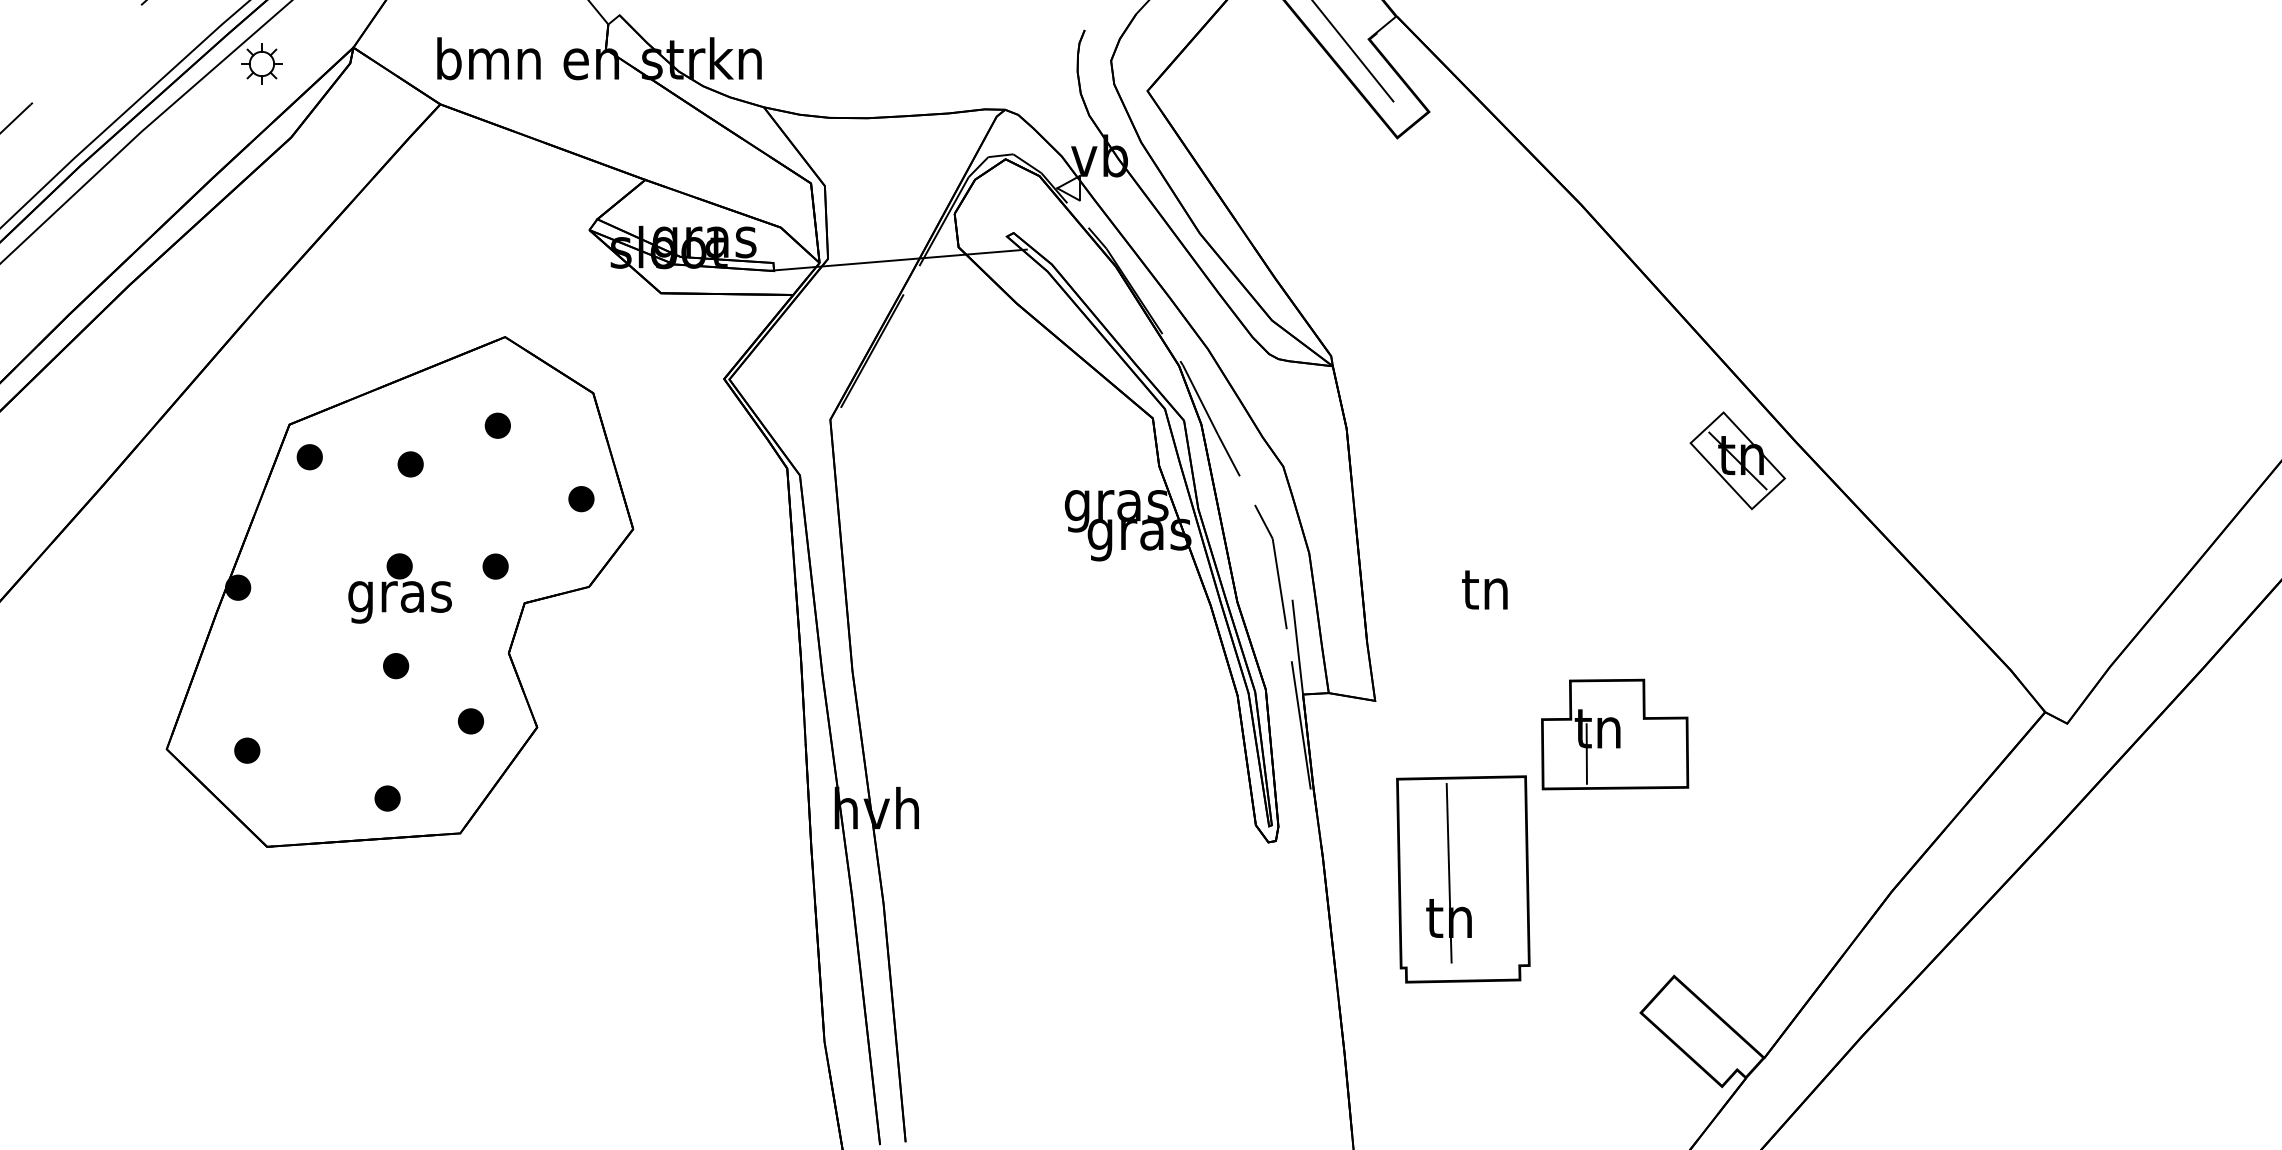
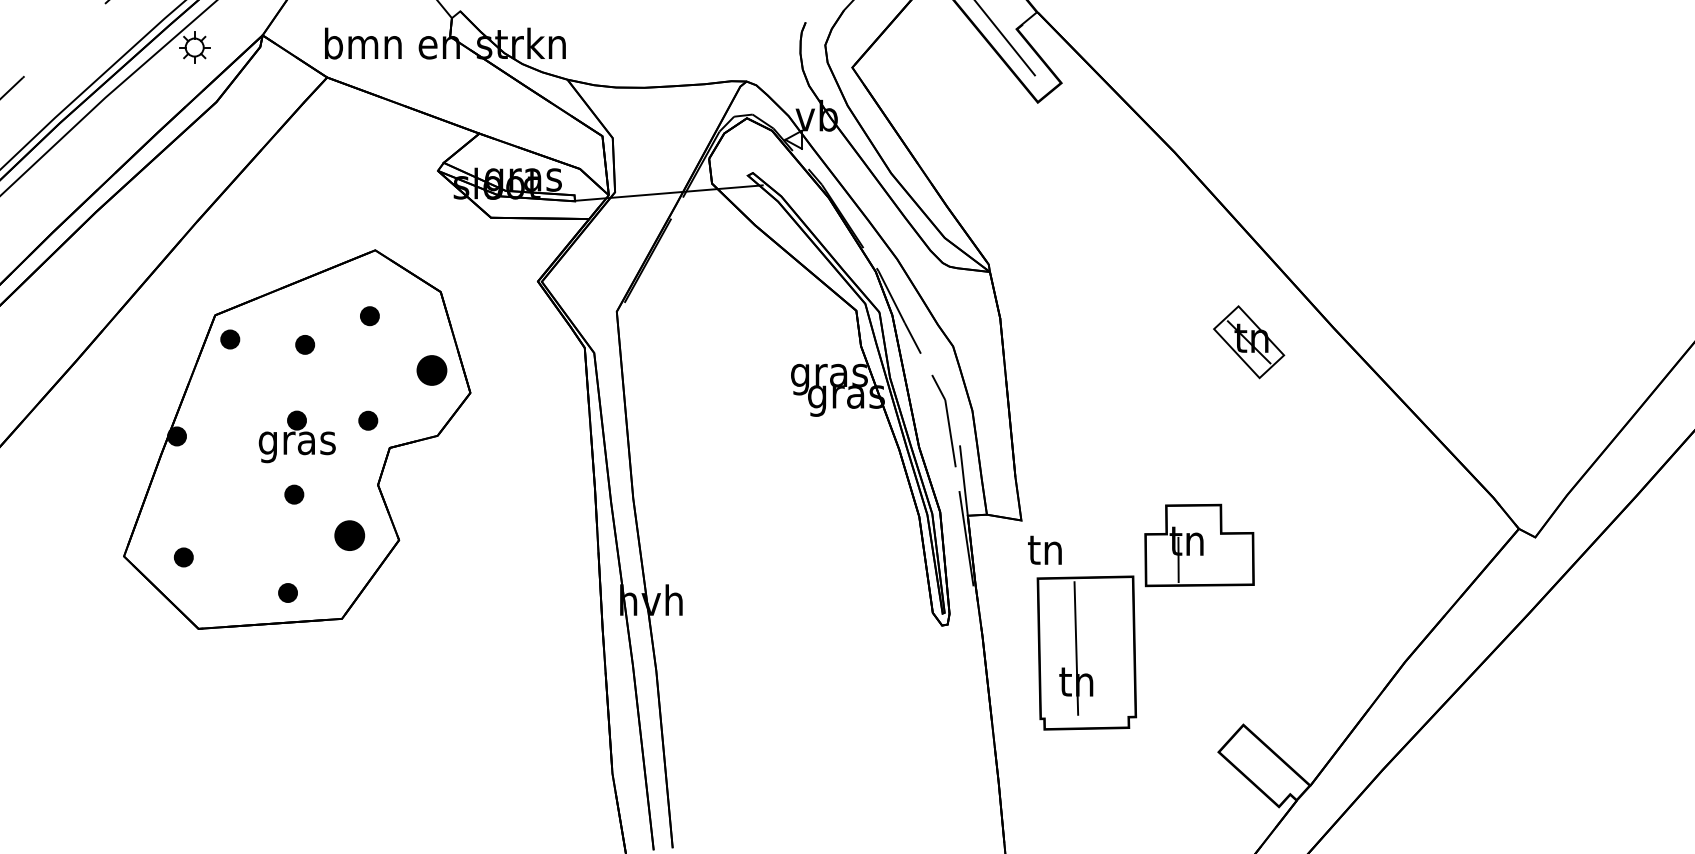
part: (1737, 460) -> (1248, 341), moved
part: (581, 499) -> (432, 370), size x1.6
text: (1484, 589) -> (1044, 549), moved
part: (471, 721) -> (350, 535), size x1.6

